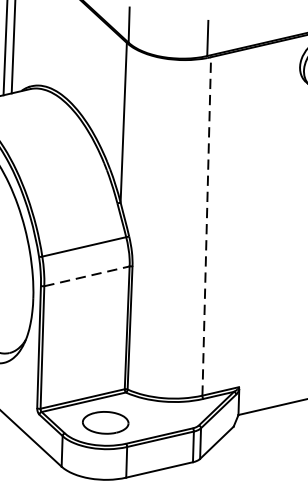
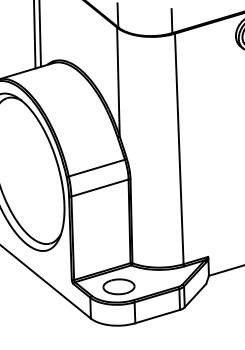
line: (207, 225) -> (179, 148), dashed -> solid
line: (87, 277) -> (100, 188), dashed -> solid

